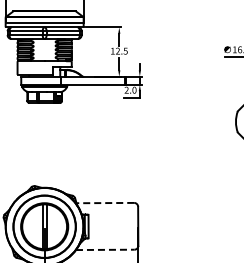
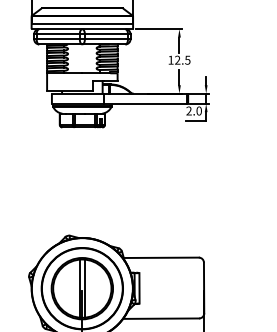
line: (105, 203) -> (161, 258), dashed -> solid
line: (105, 249) -> (161, 318), dashed -> solid

